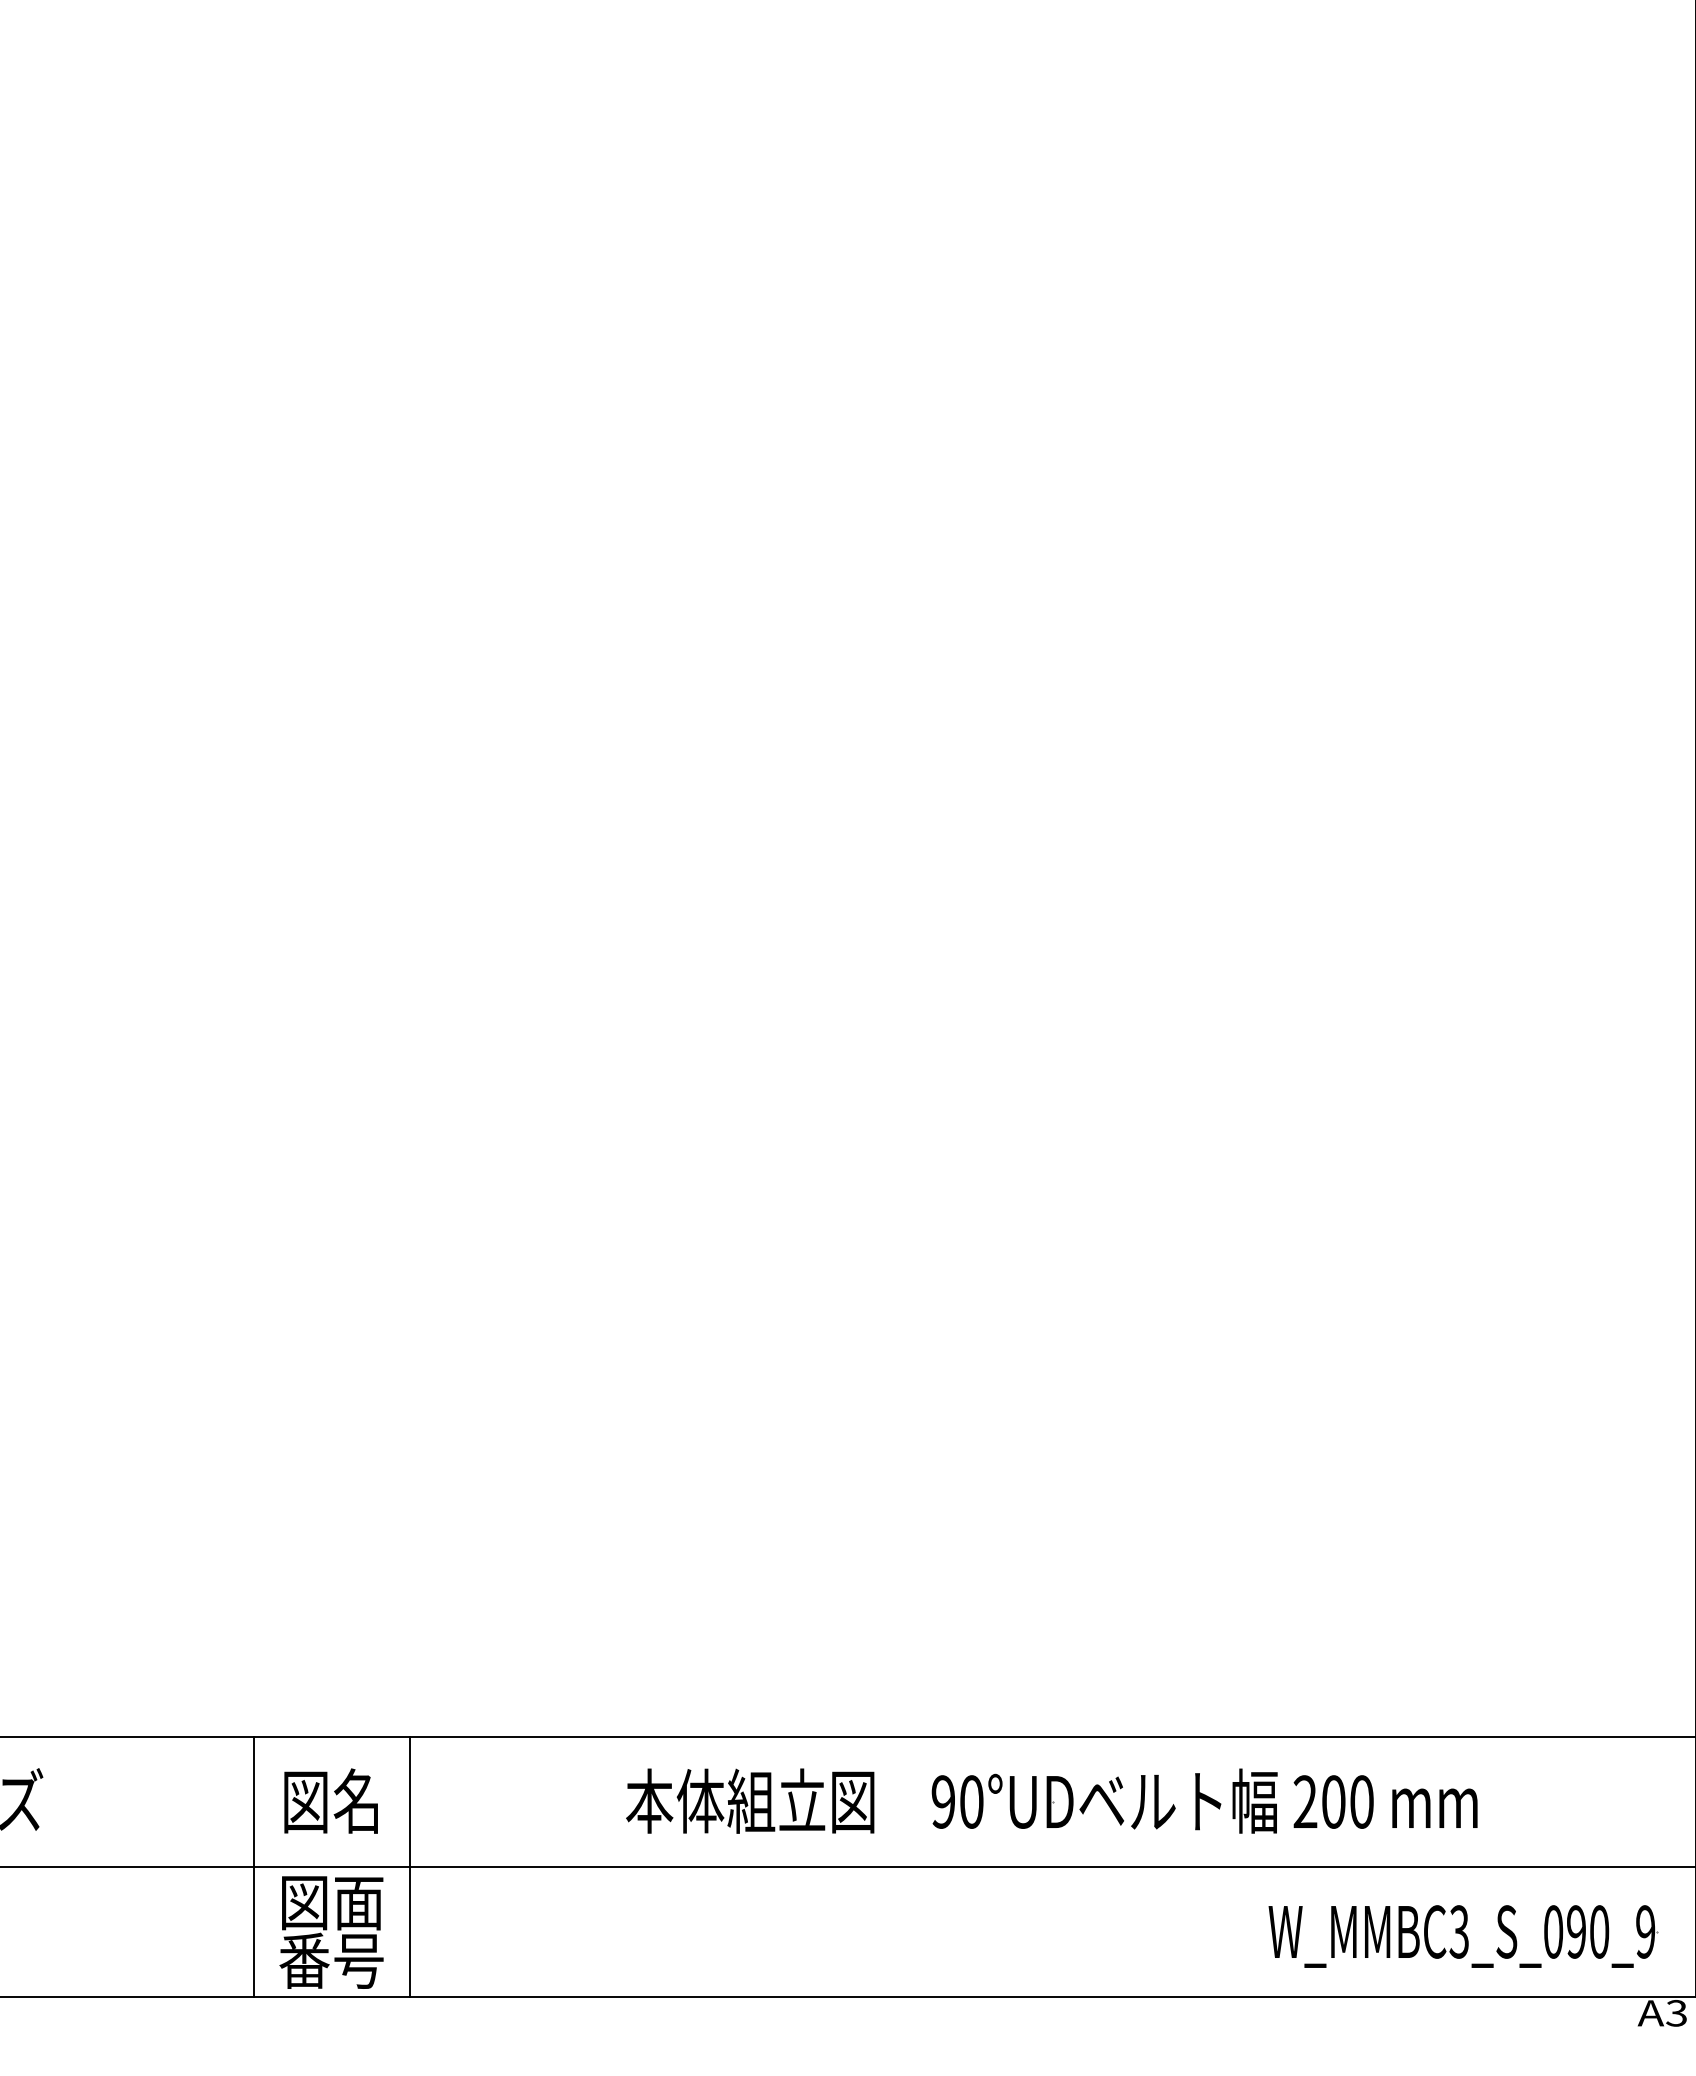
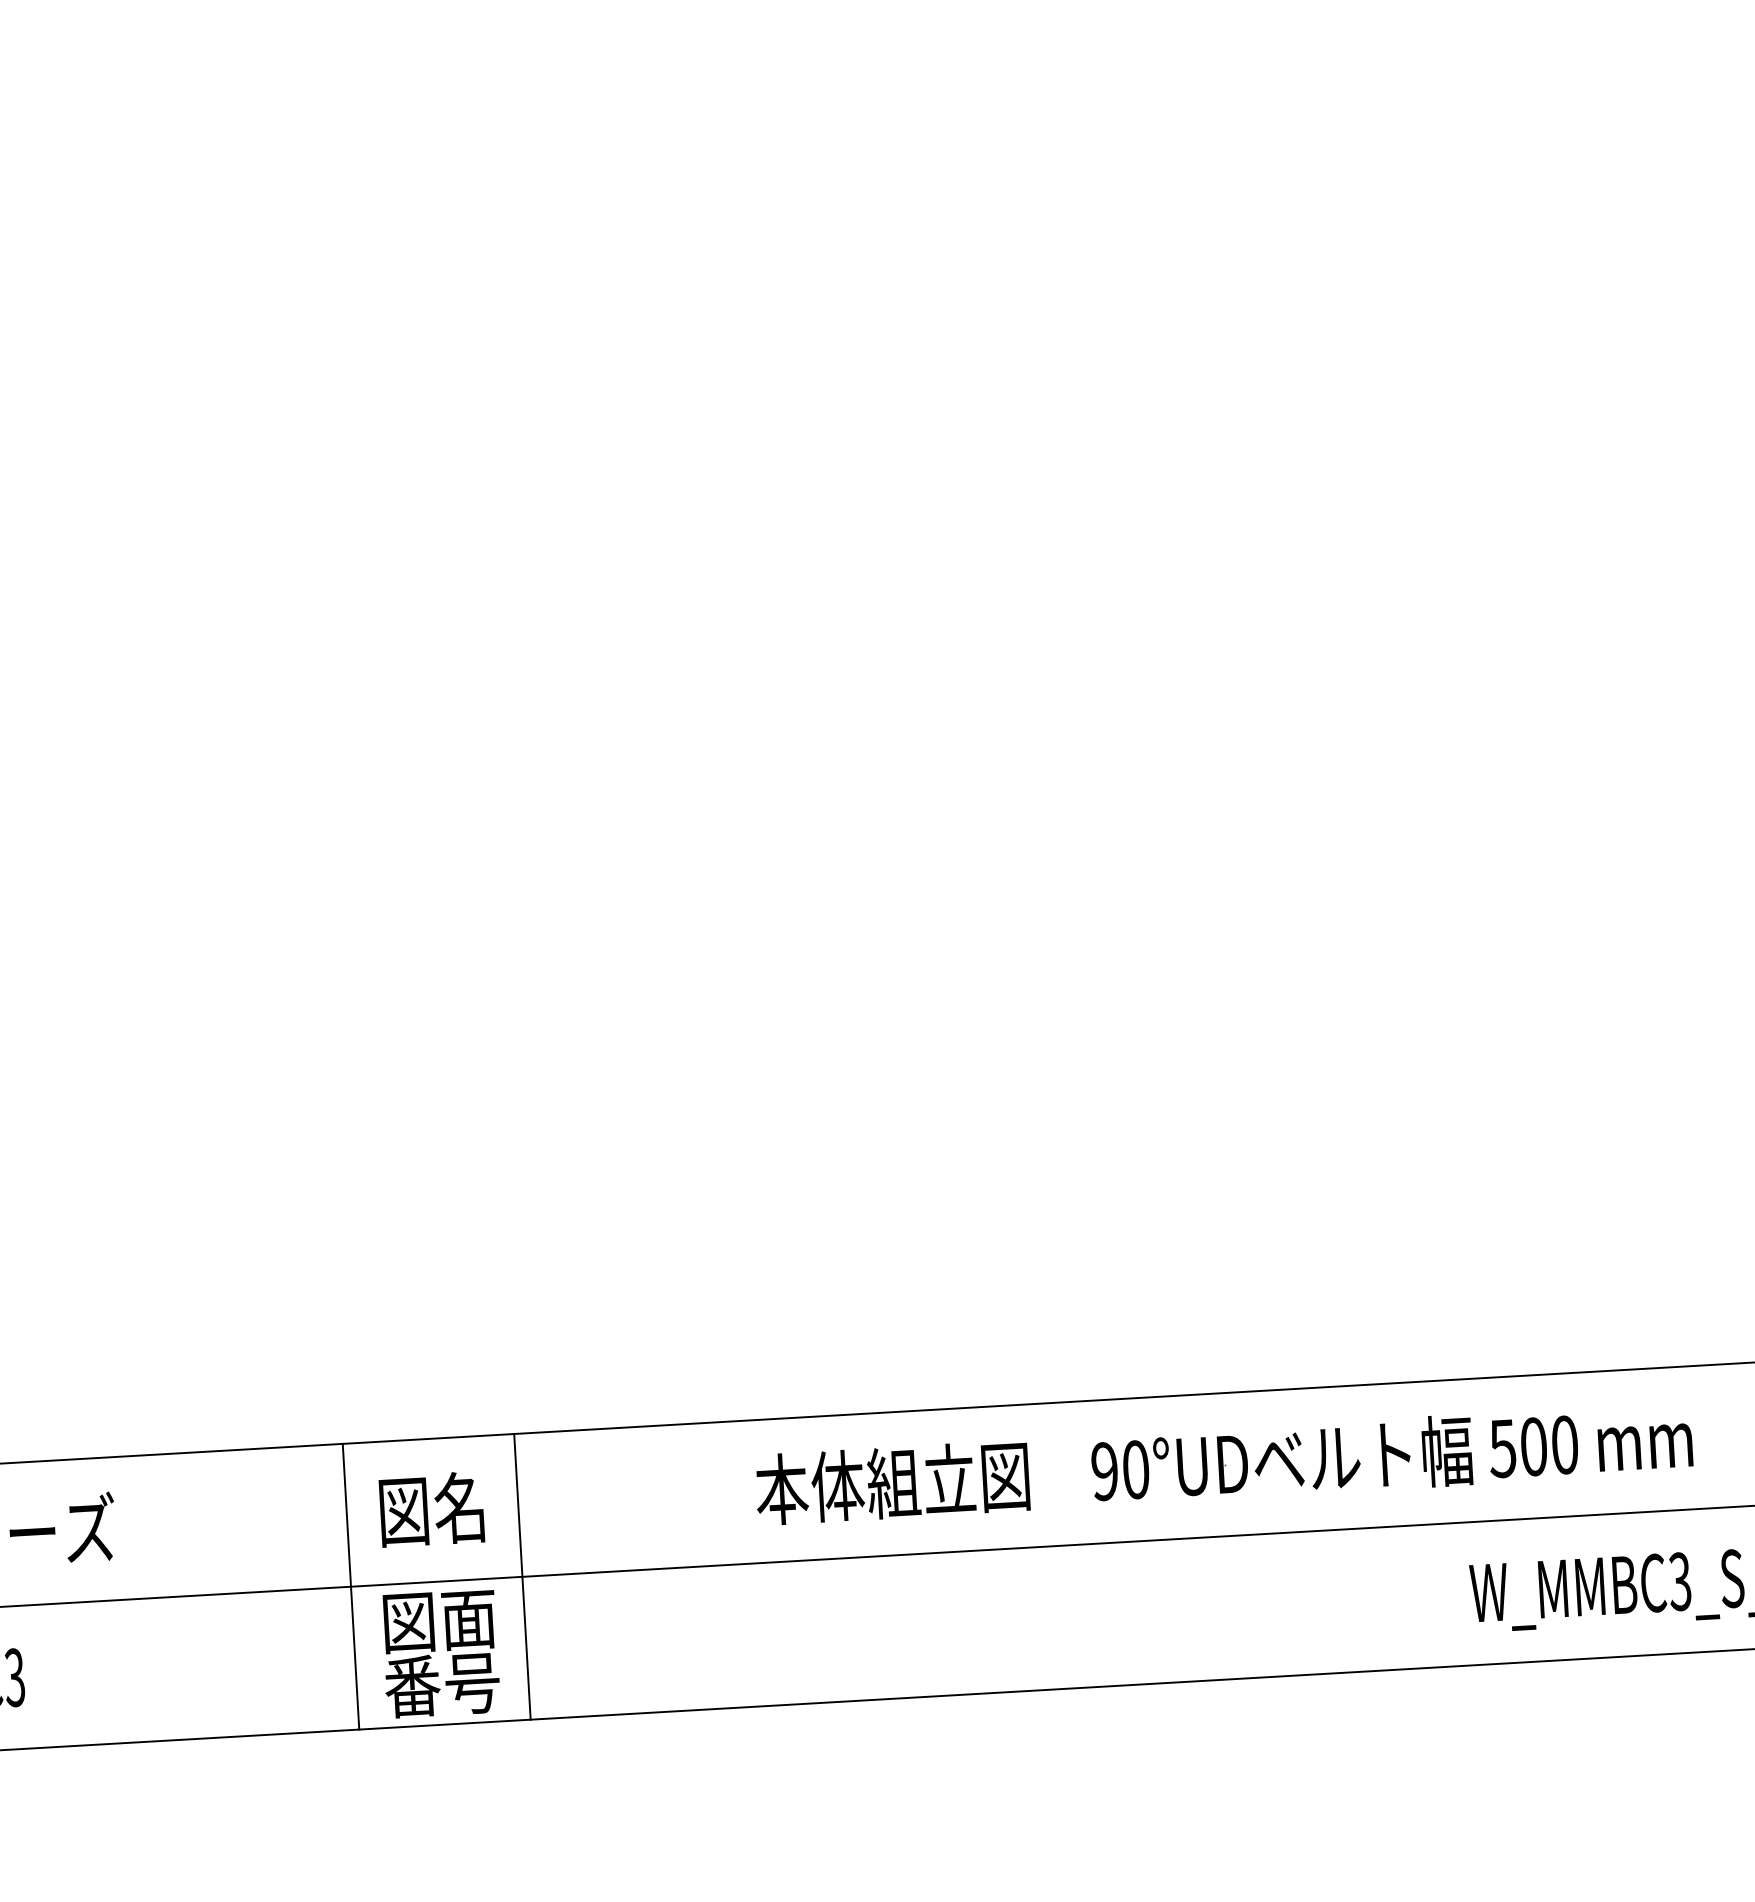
text: (1305, 1801) -> (1502, 1448), 200 -> 500

